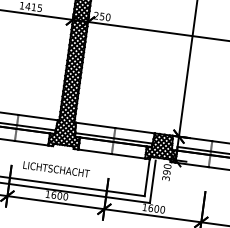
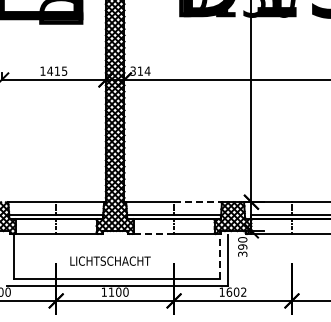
text: (102, 16) -> (140, 70), 250 -> 314
line: (135, 130) -> (198, 202), solid -> dashed
line: (95, 151) -> (154, 233), solid -> dashed
line: (147, 177) -> (220, 256), solid -> dashed
text: (53, 194) -> (111, 291), 1600 -> 1100
text: (162, 209) -> (243, 291), 1600 -> 1602

